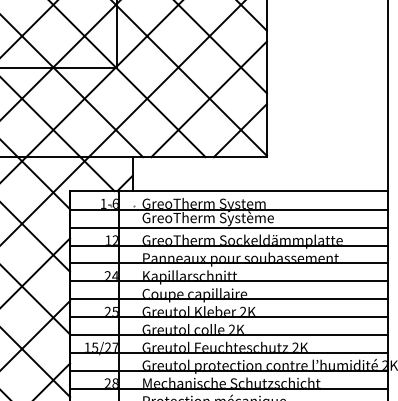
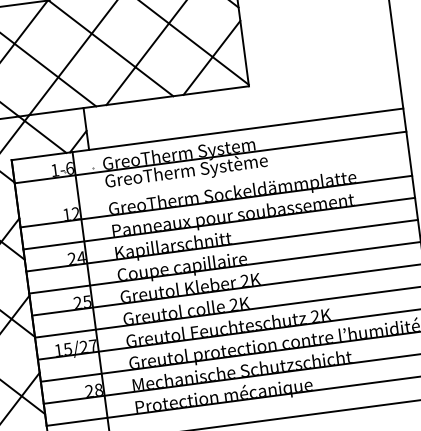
line: (228, 227) -> (213, 179), removed

